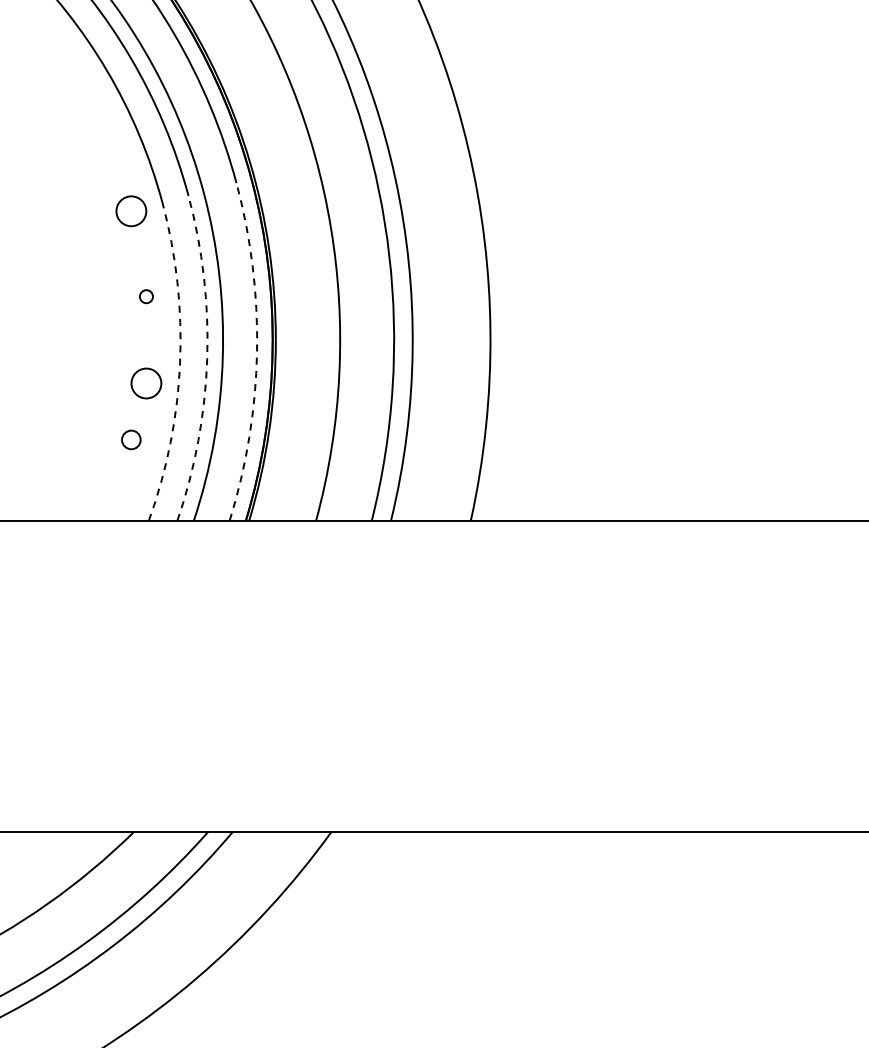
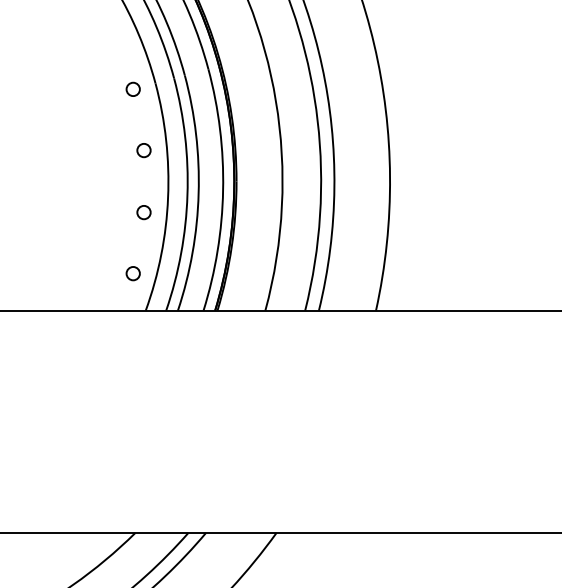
circle: (131, 210) -> (133, 88), size x0.62
circle: (146, 296) -> (144, 150), size x1.43
arc: (257, 352) -> (223, 190), dashed -> solid
arc: (207, 359) -> (187, 195), dashed -> solid
arc: (180, 362) -> (168, 197), dashed -> solid
circle: (146, 383) -> (144, 212), size x0.62
circle: (131, 439) -> (133, 273), moved

